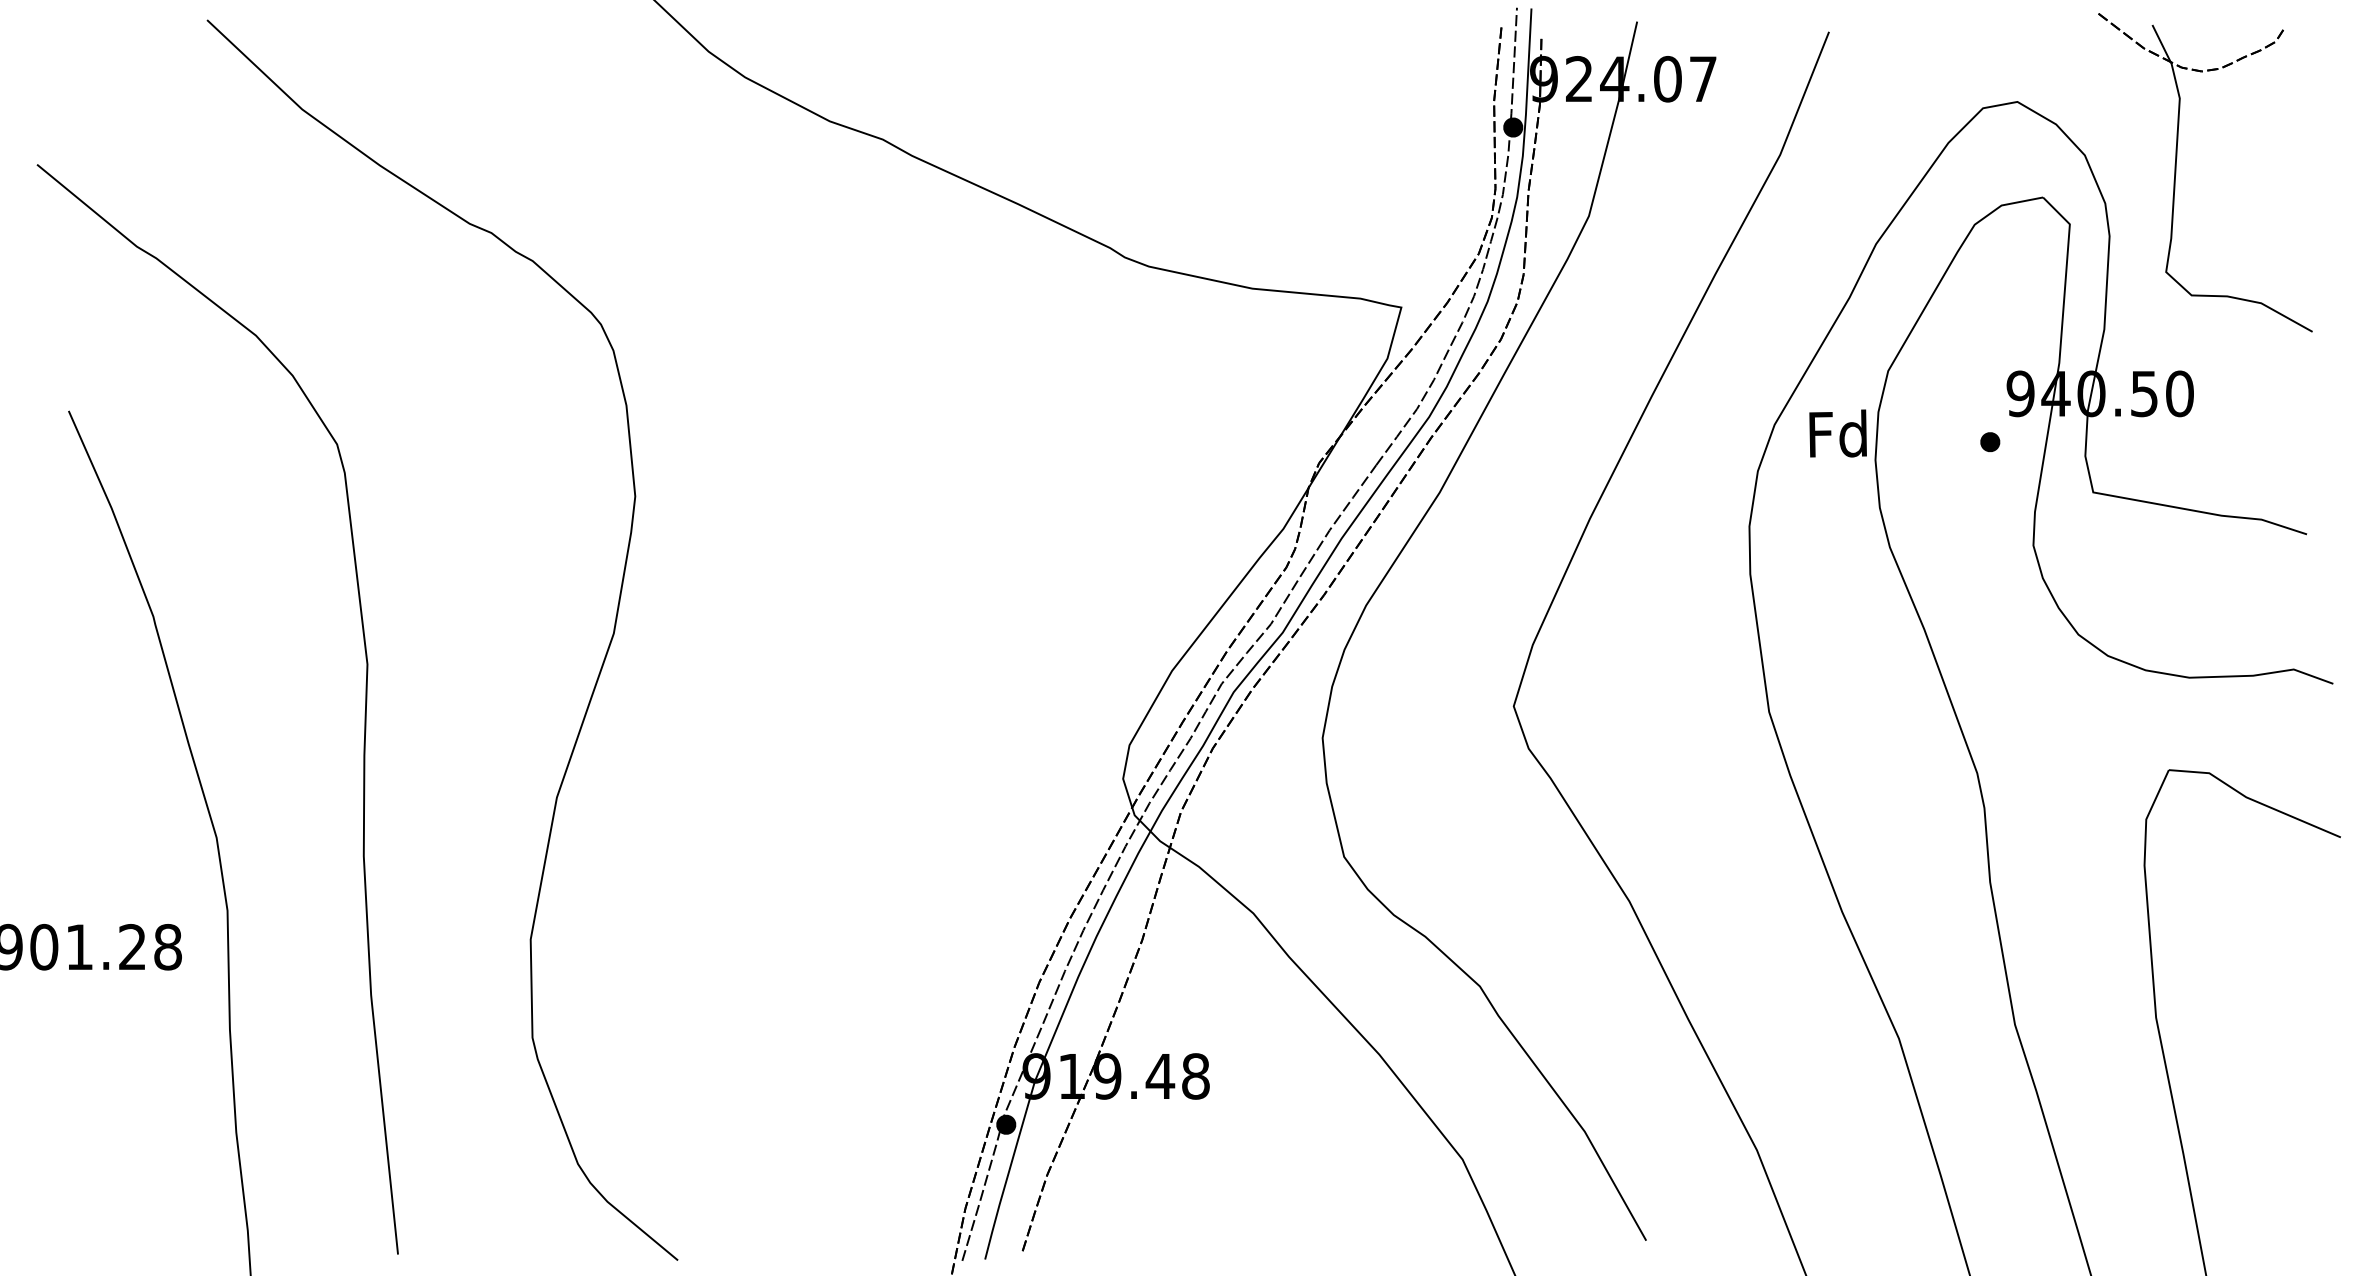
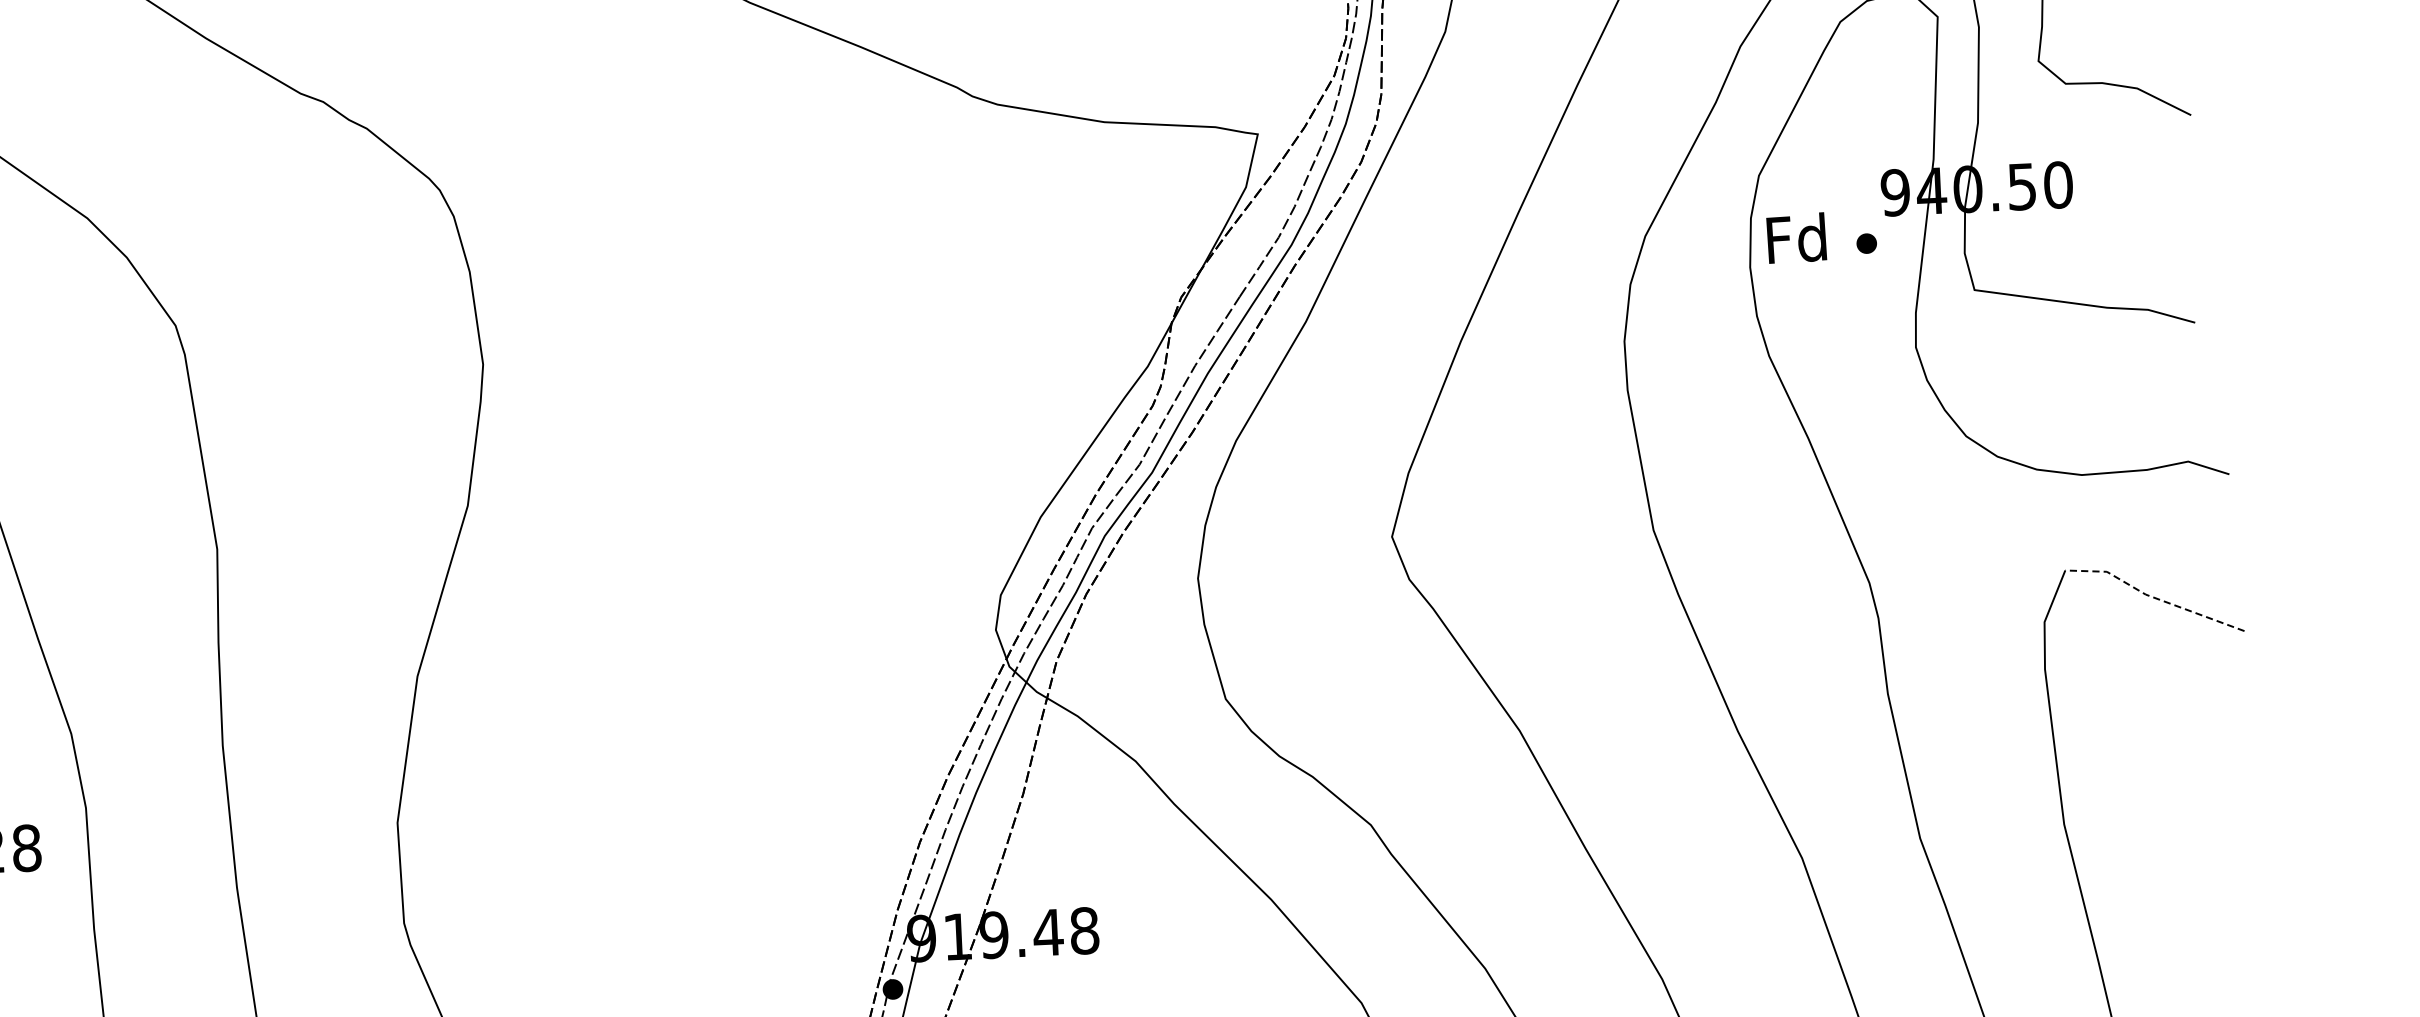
text: (1837, 433) -> (1795, 238), moved
line: (2252, 800) -> (2152, 597), solid -> dashed

